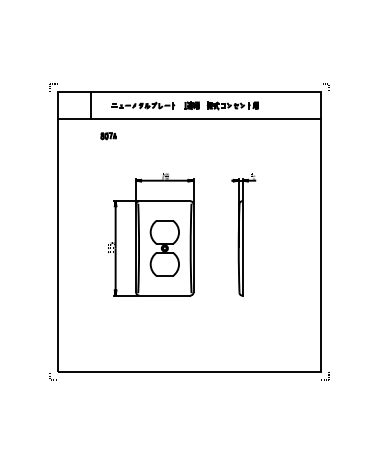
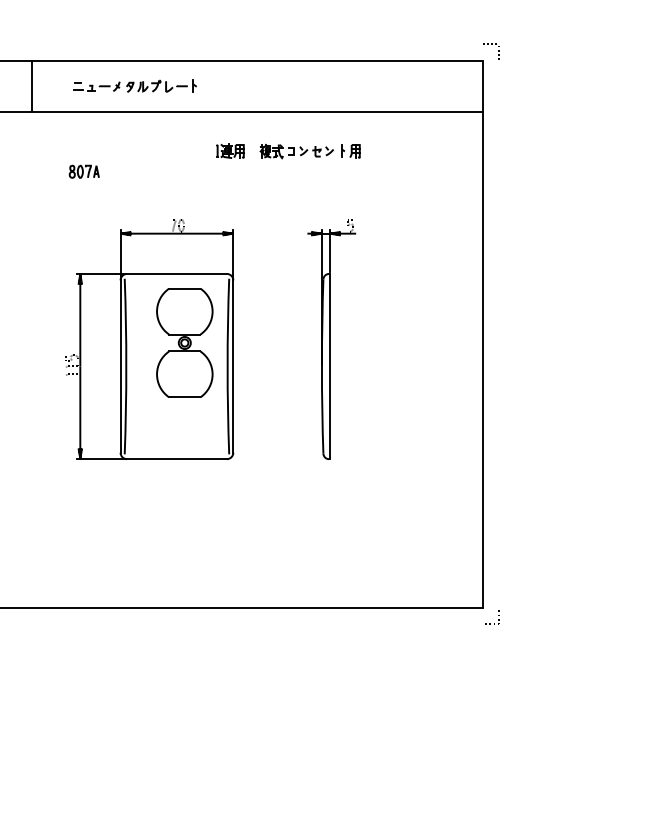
part: (221, 105) -> (288, 150), moved
part: (108, 136) -> (84, 172), moved
part: (164, 248) -> (184, 343), moved

